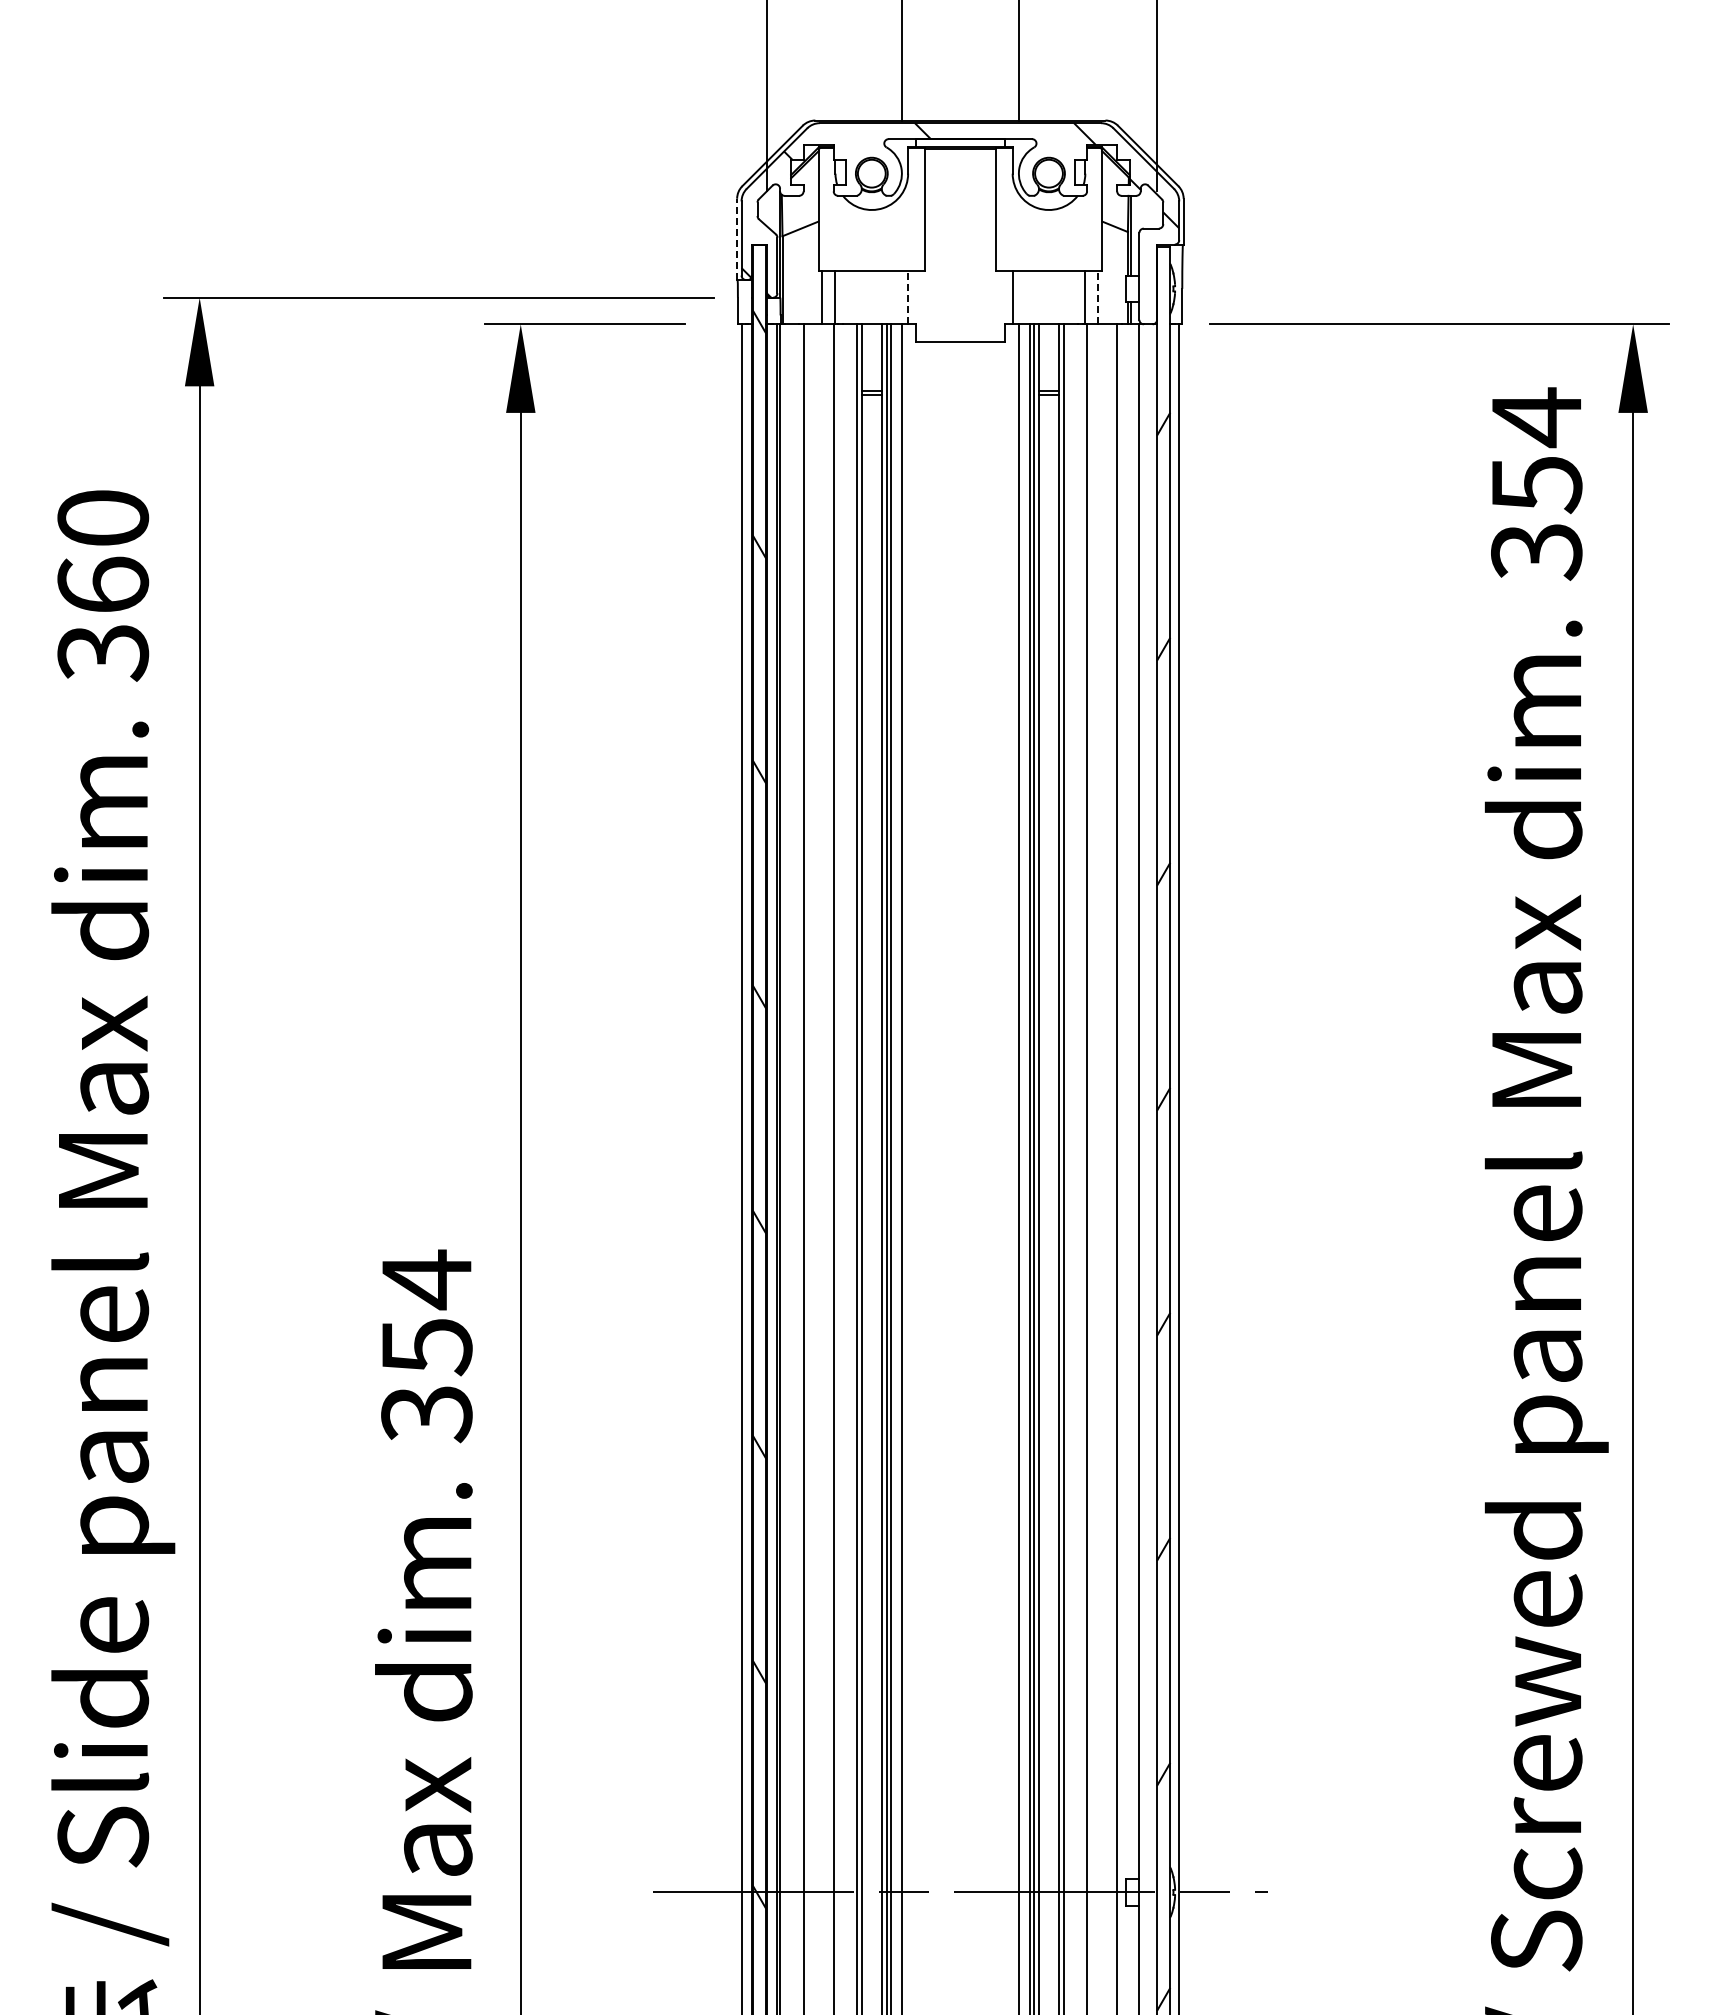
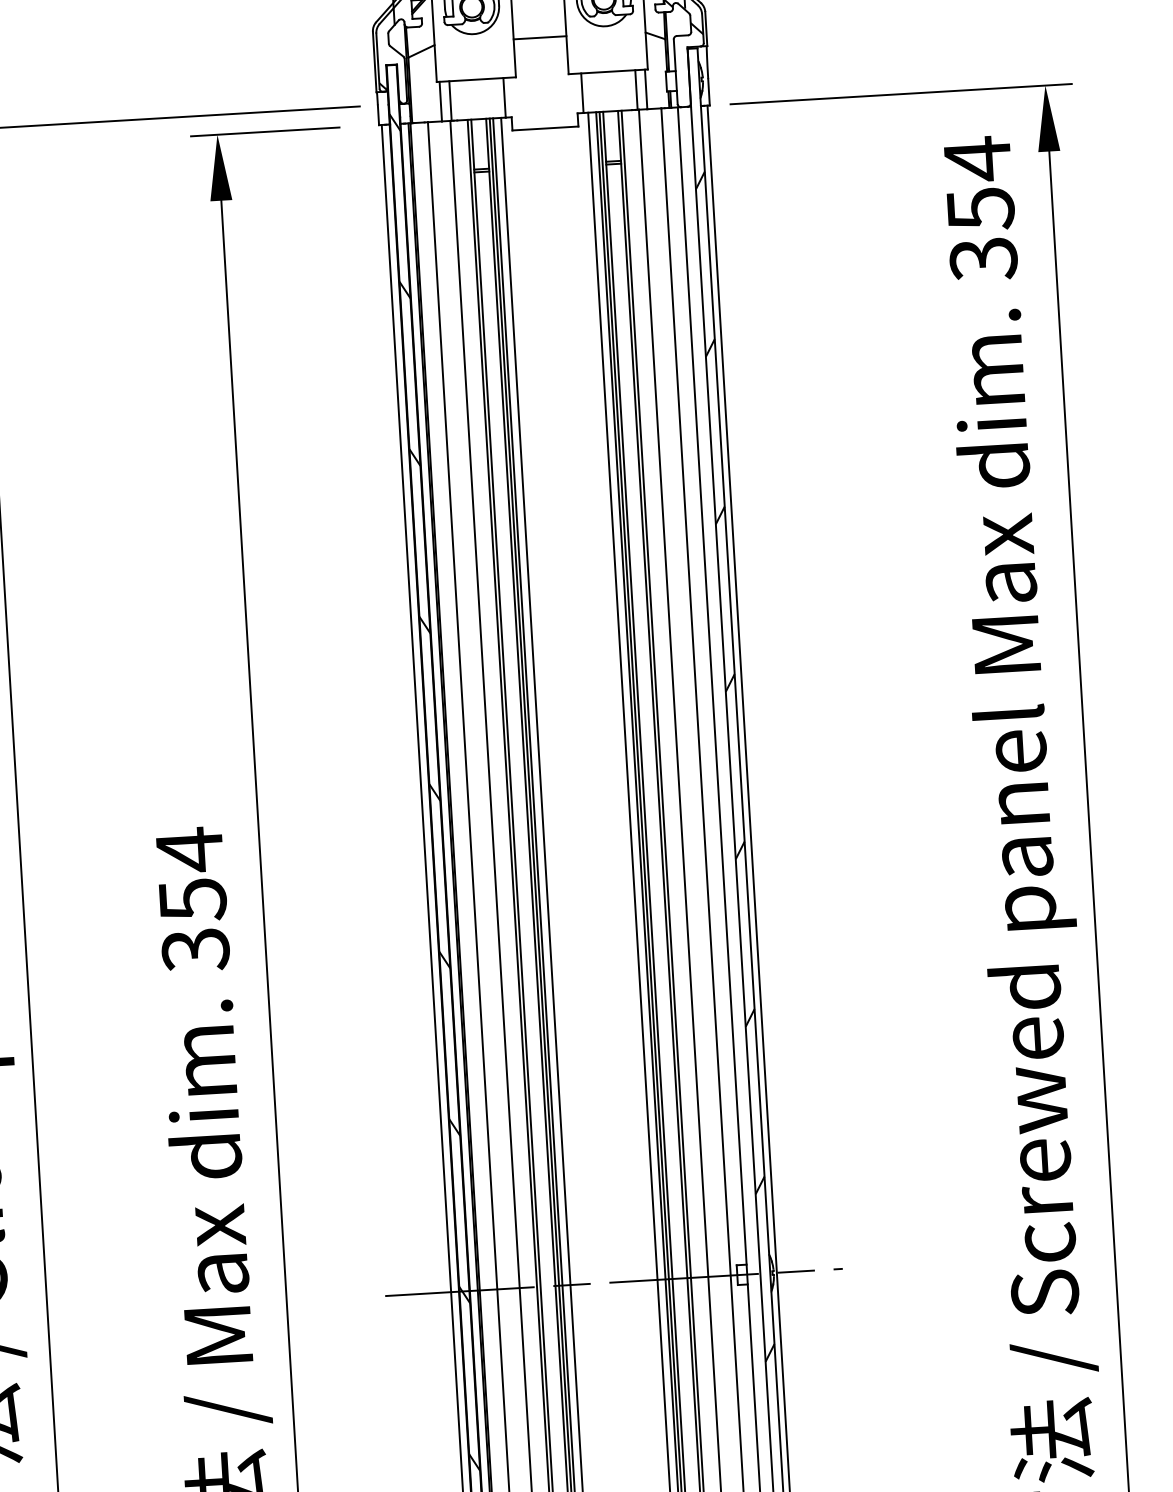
line: (959, 220) -> (539, 38), added
line: (737, 239) -> (375, 62), dashed -> solid
line: (908, 297) -> (504, 97), dashed -> solid
line: (1098, 297) -> (646, 89), dashed -> solid

